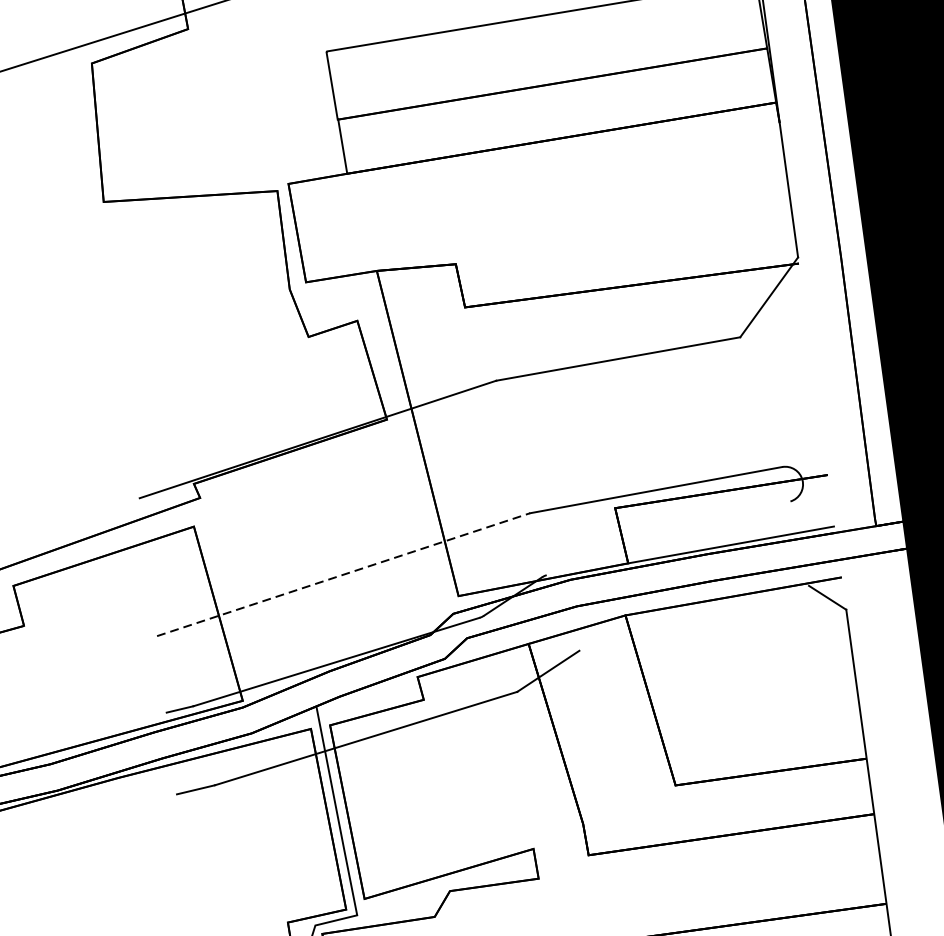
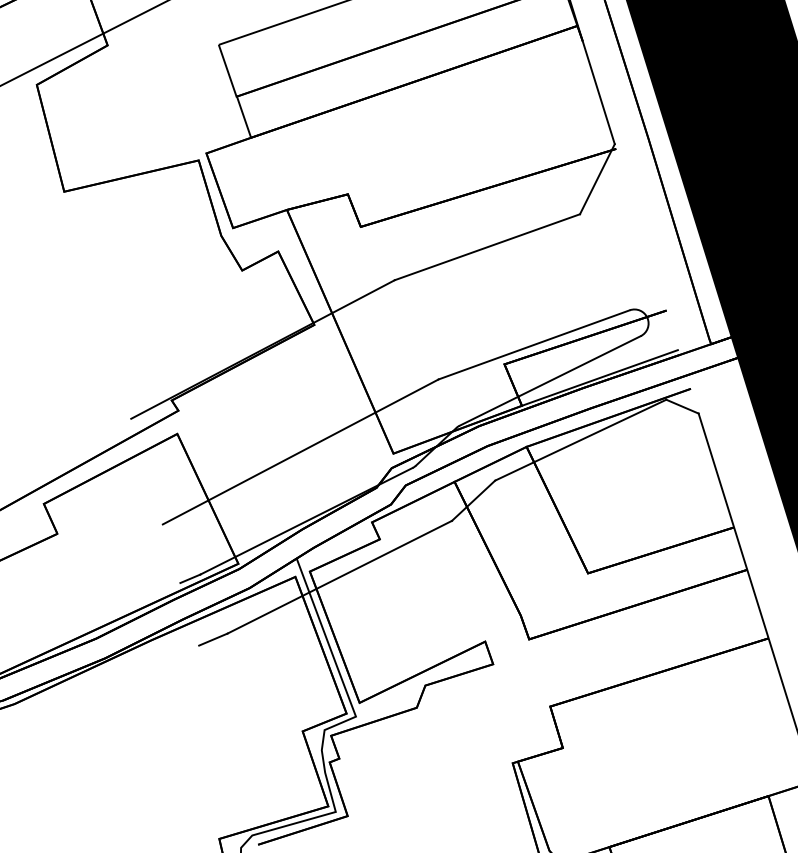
line: (667, 537) -> (549, 380), added
line: (343, 574) -> (300, 451), dashed -> solid
line: (694, 617) -> (580, 439), added

